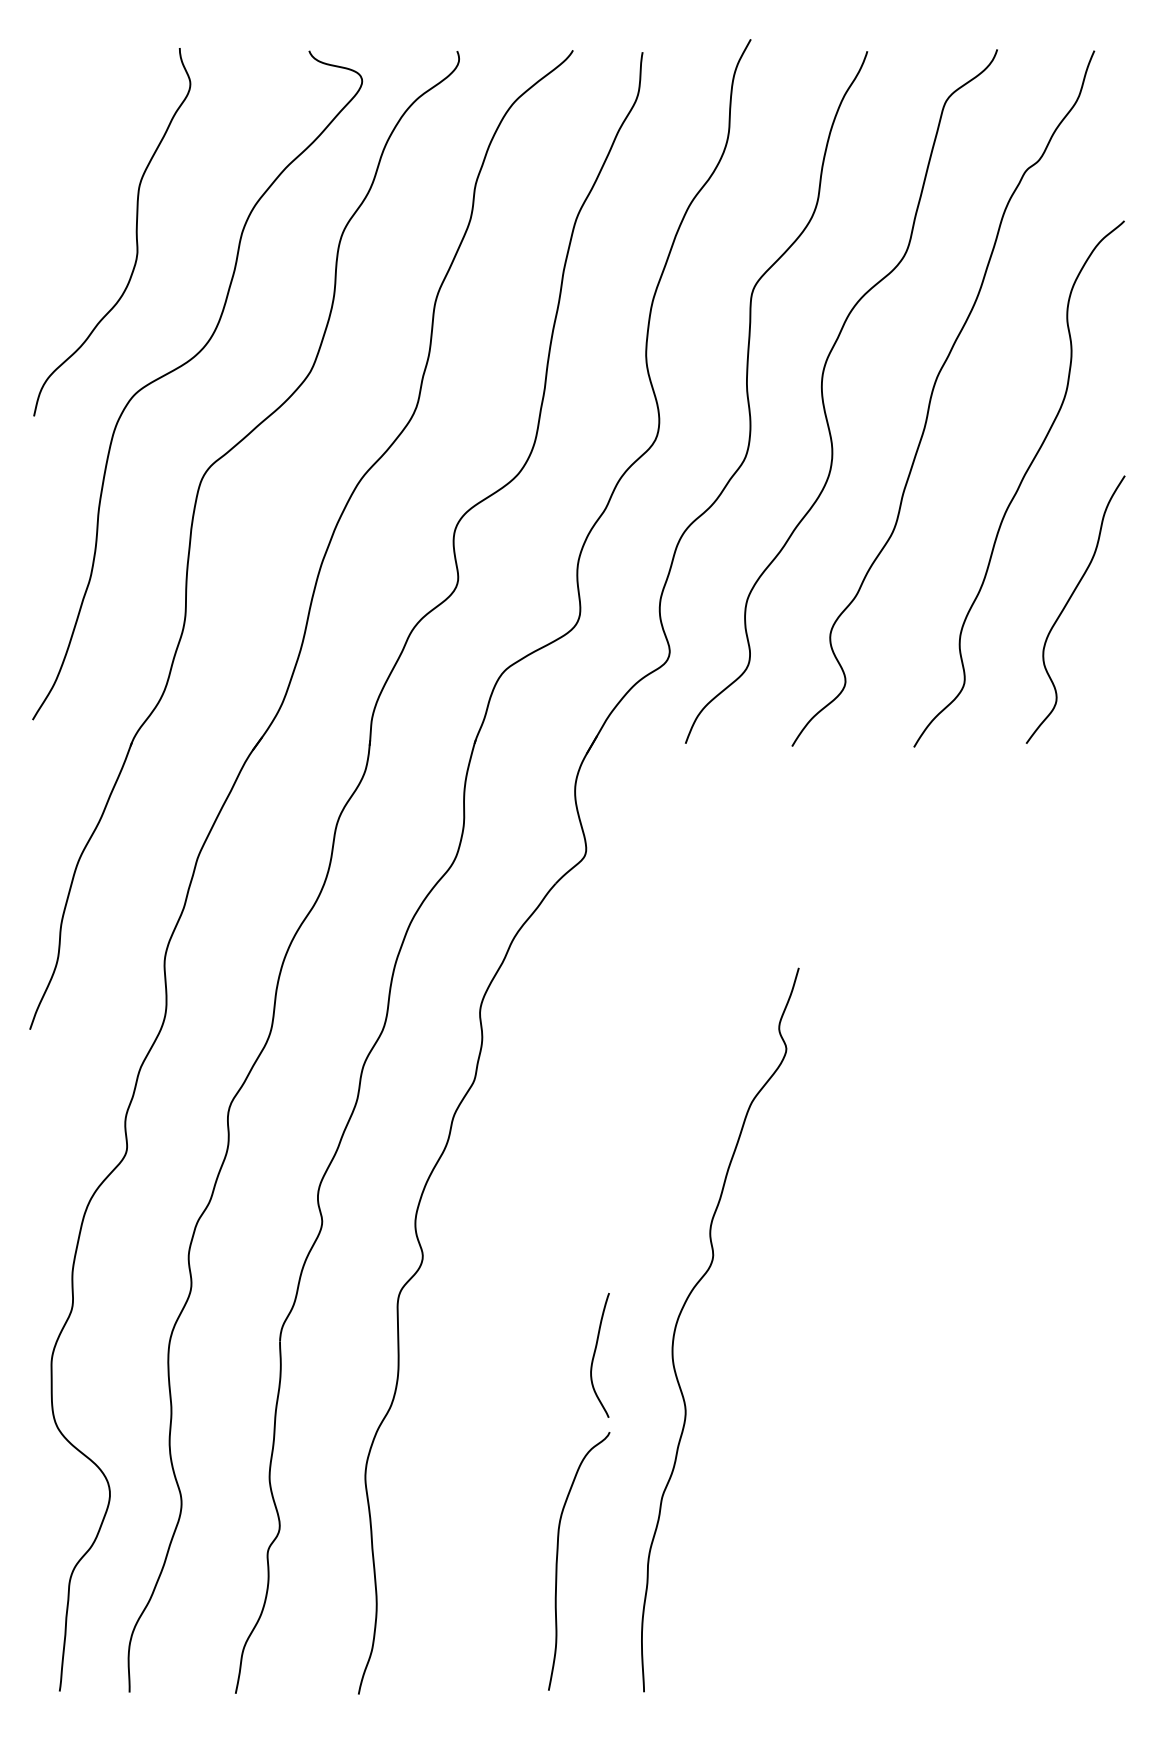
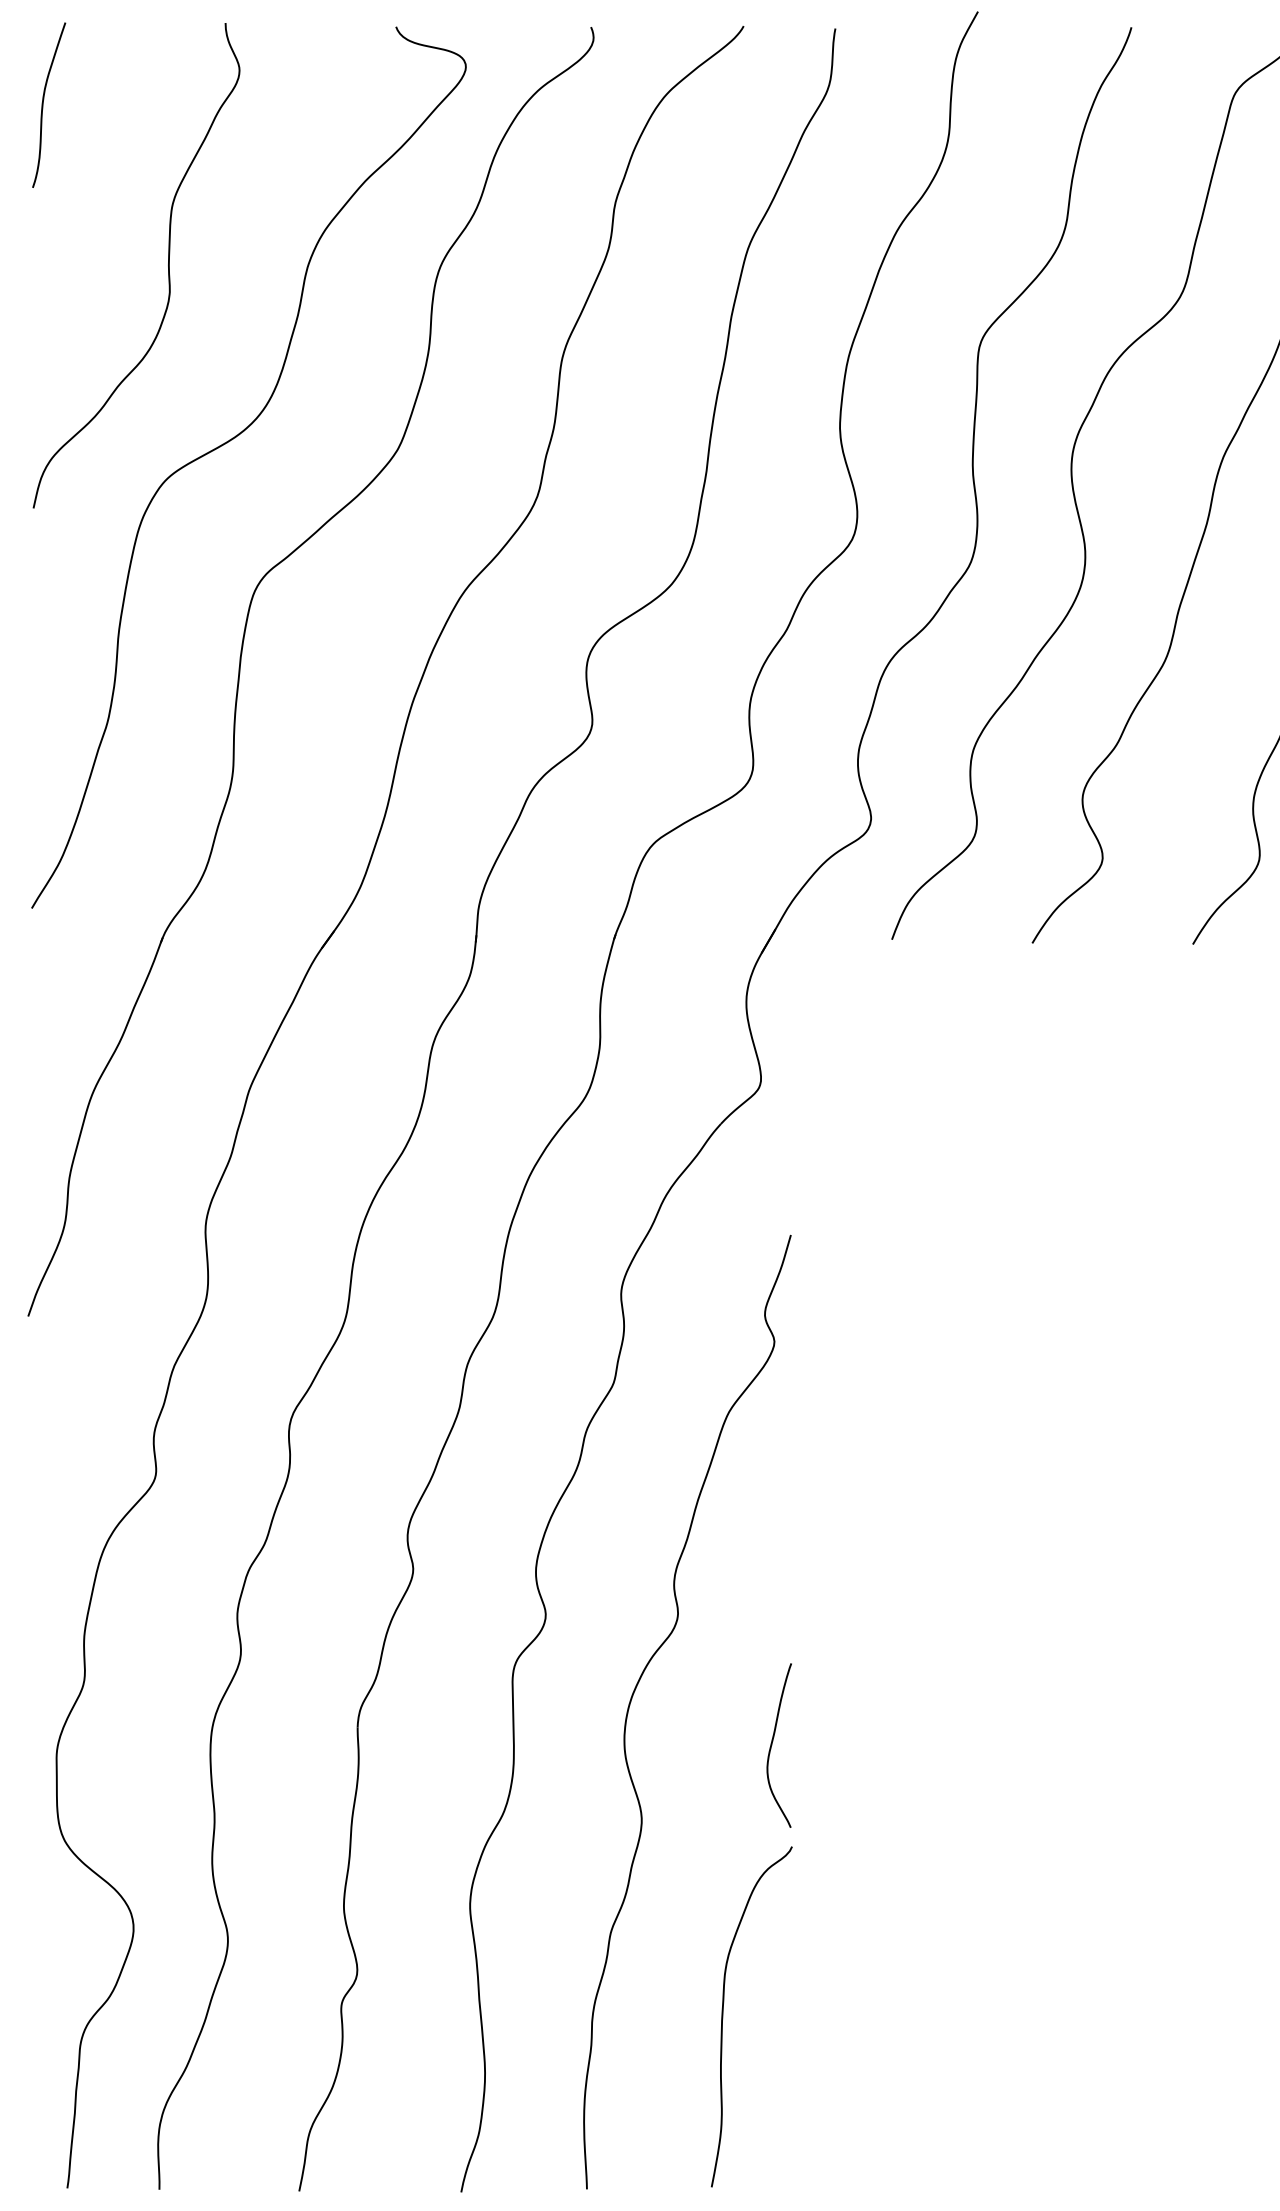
curve: (41, 110) -> (43, 105), added
curve: (682, 1311) -> (637, 1687), moved

